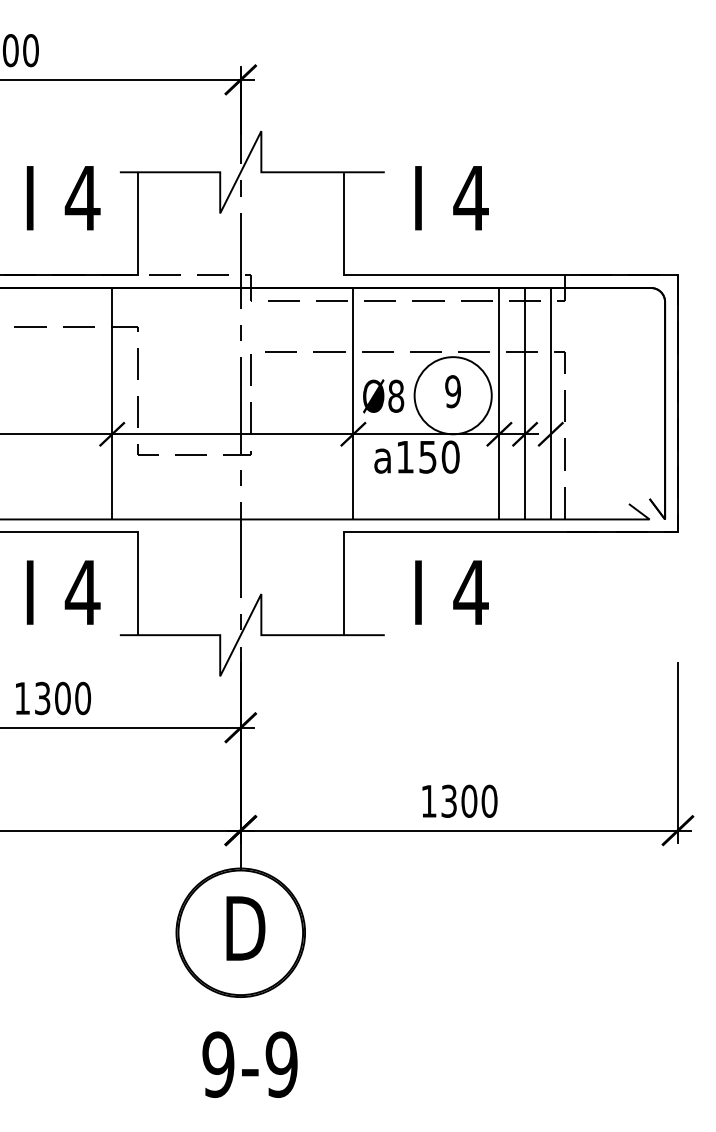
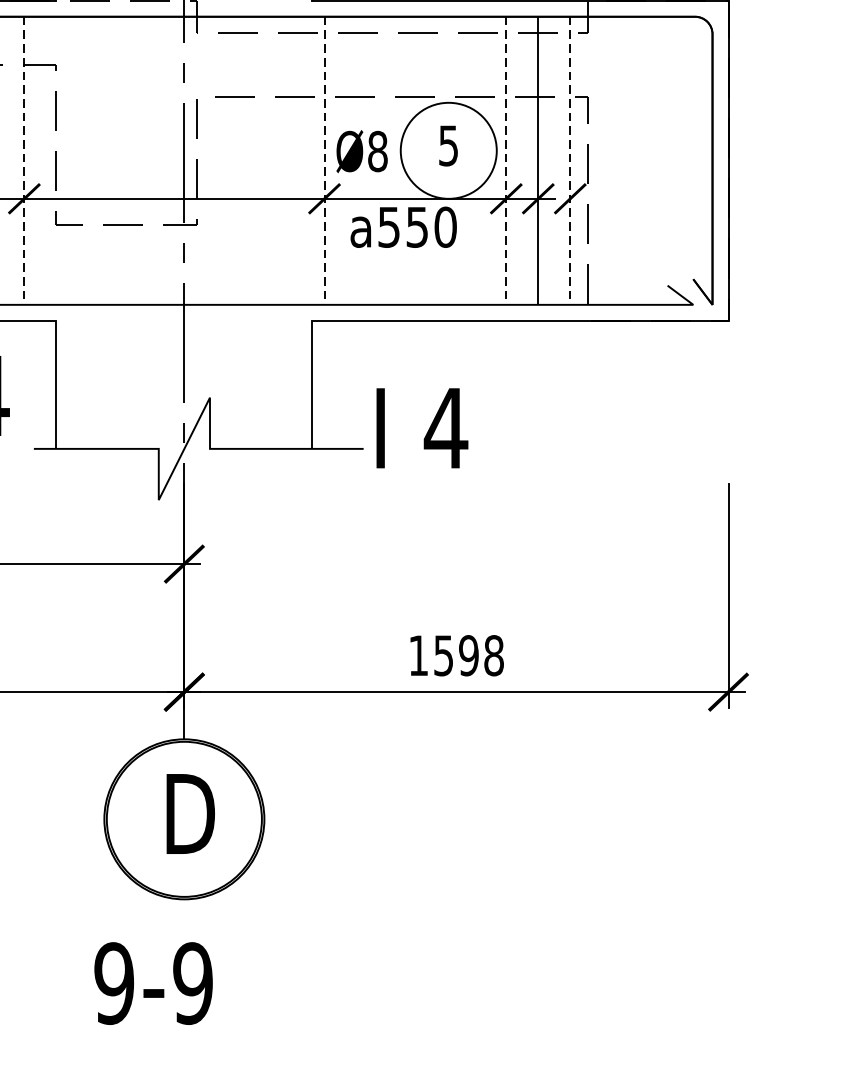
text: (452, 391) -> (447, 145), 9 -> 5
line: (112, 403) -> (24, 160), solid -> dashed
line: (353, 403) -> (324, 160), solid -> dashed
line: (499, 403) -> (506, 160), solid -> dashed
line: (550, 403) -> (569, 160), solid -> dashed
text: (404, 457) -> (388, 227), a150 -> a550
text: (451, 592) -> (421, 428), moved
text: (469, 800) -> (469, 654), 1300 -> 1598
text: (249, 1064) -> (152, 983), moved

